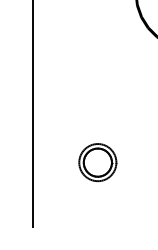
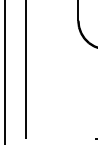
part: (98, 163) -> (59, 106), removed

